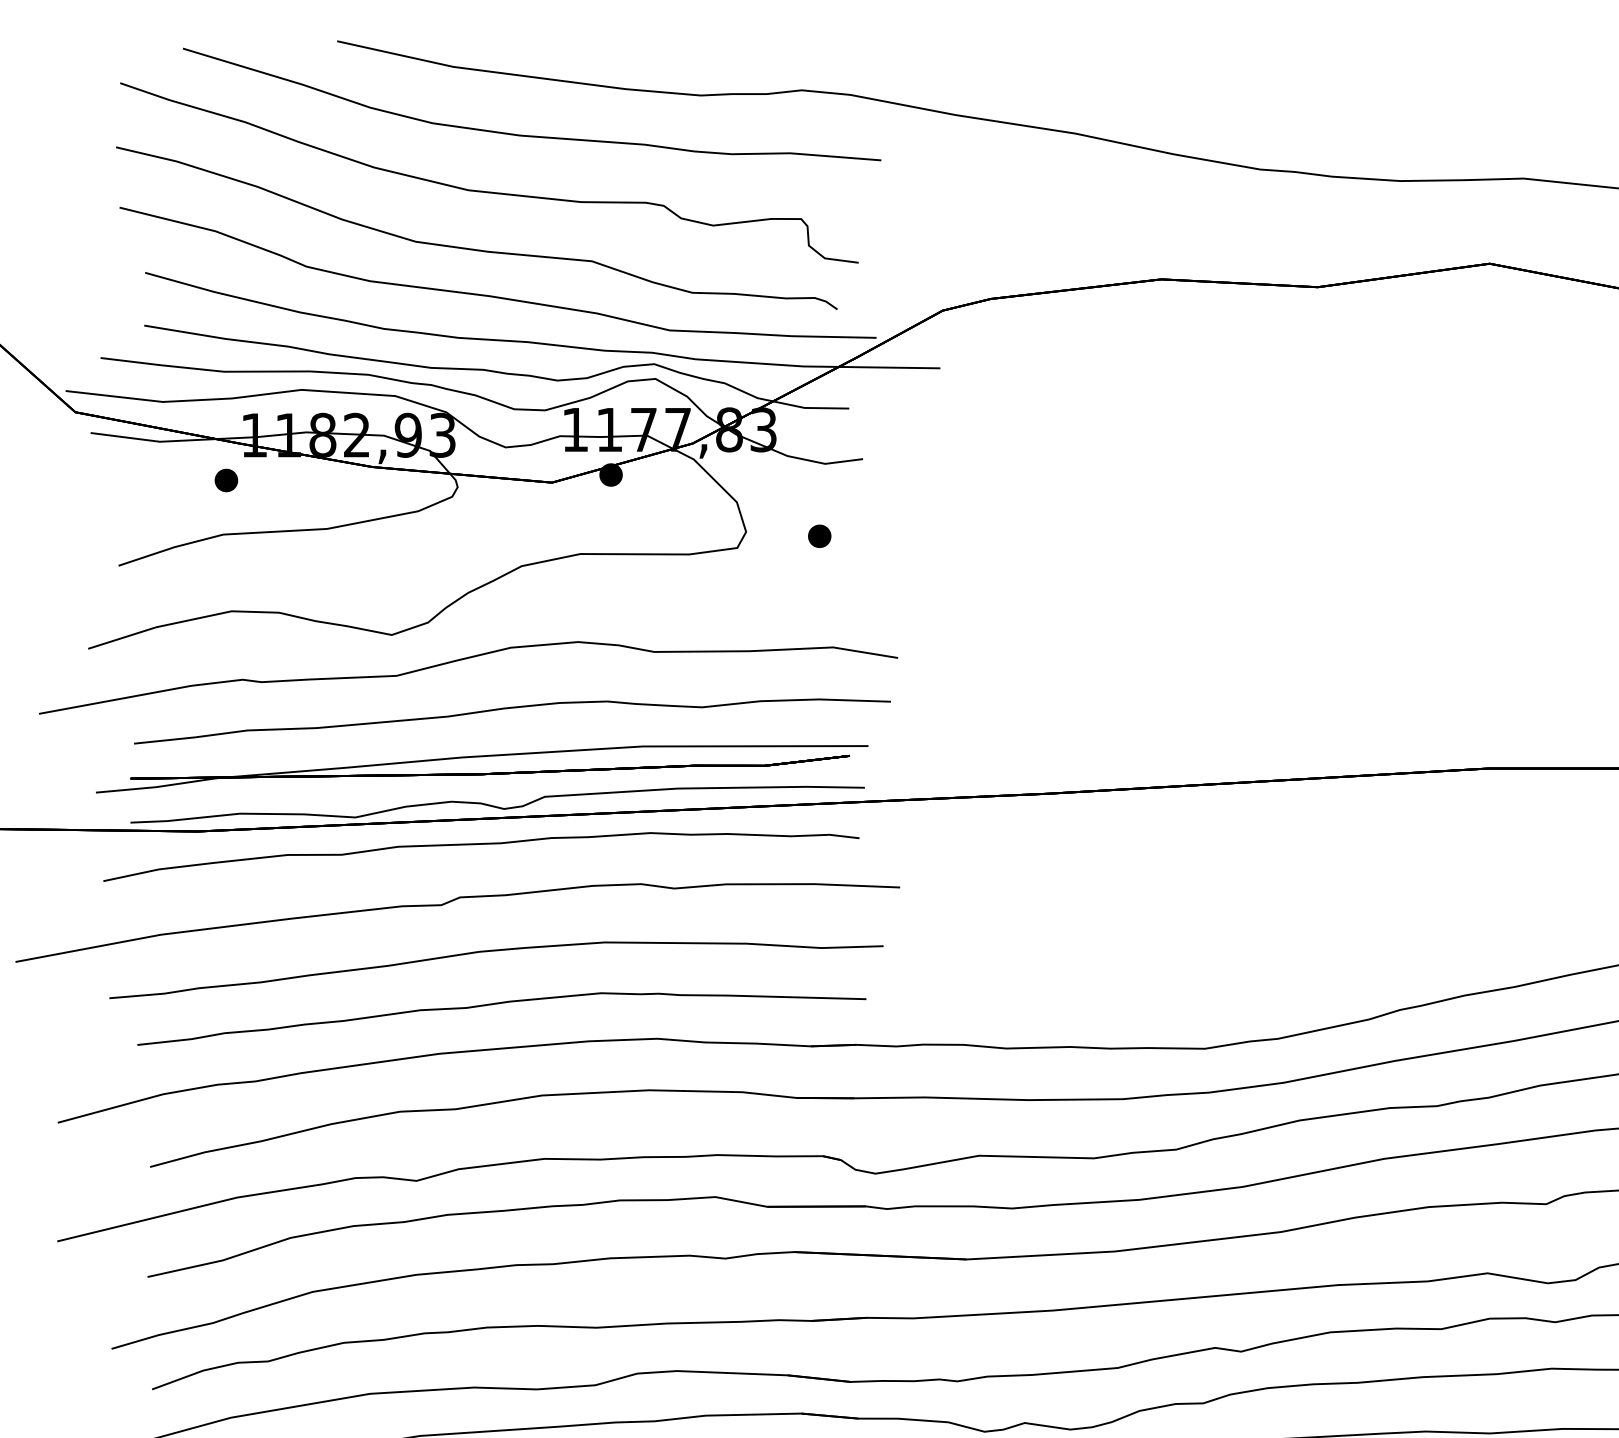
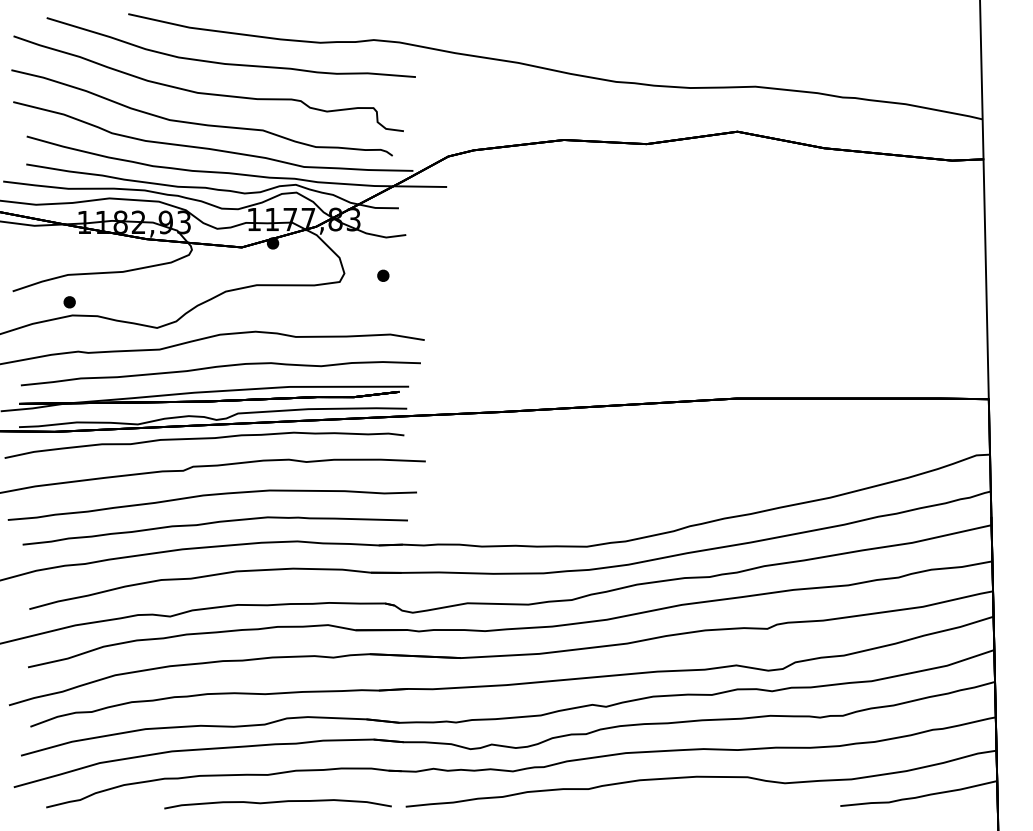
part: (226, 480) -> (69, 302), moved

